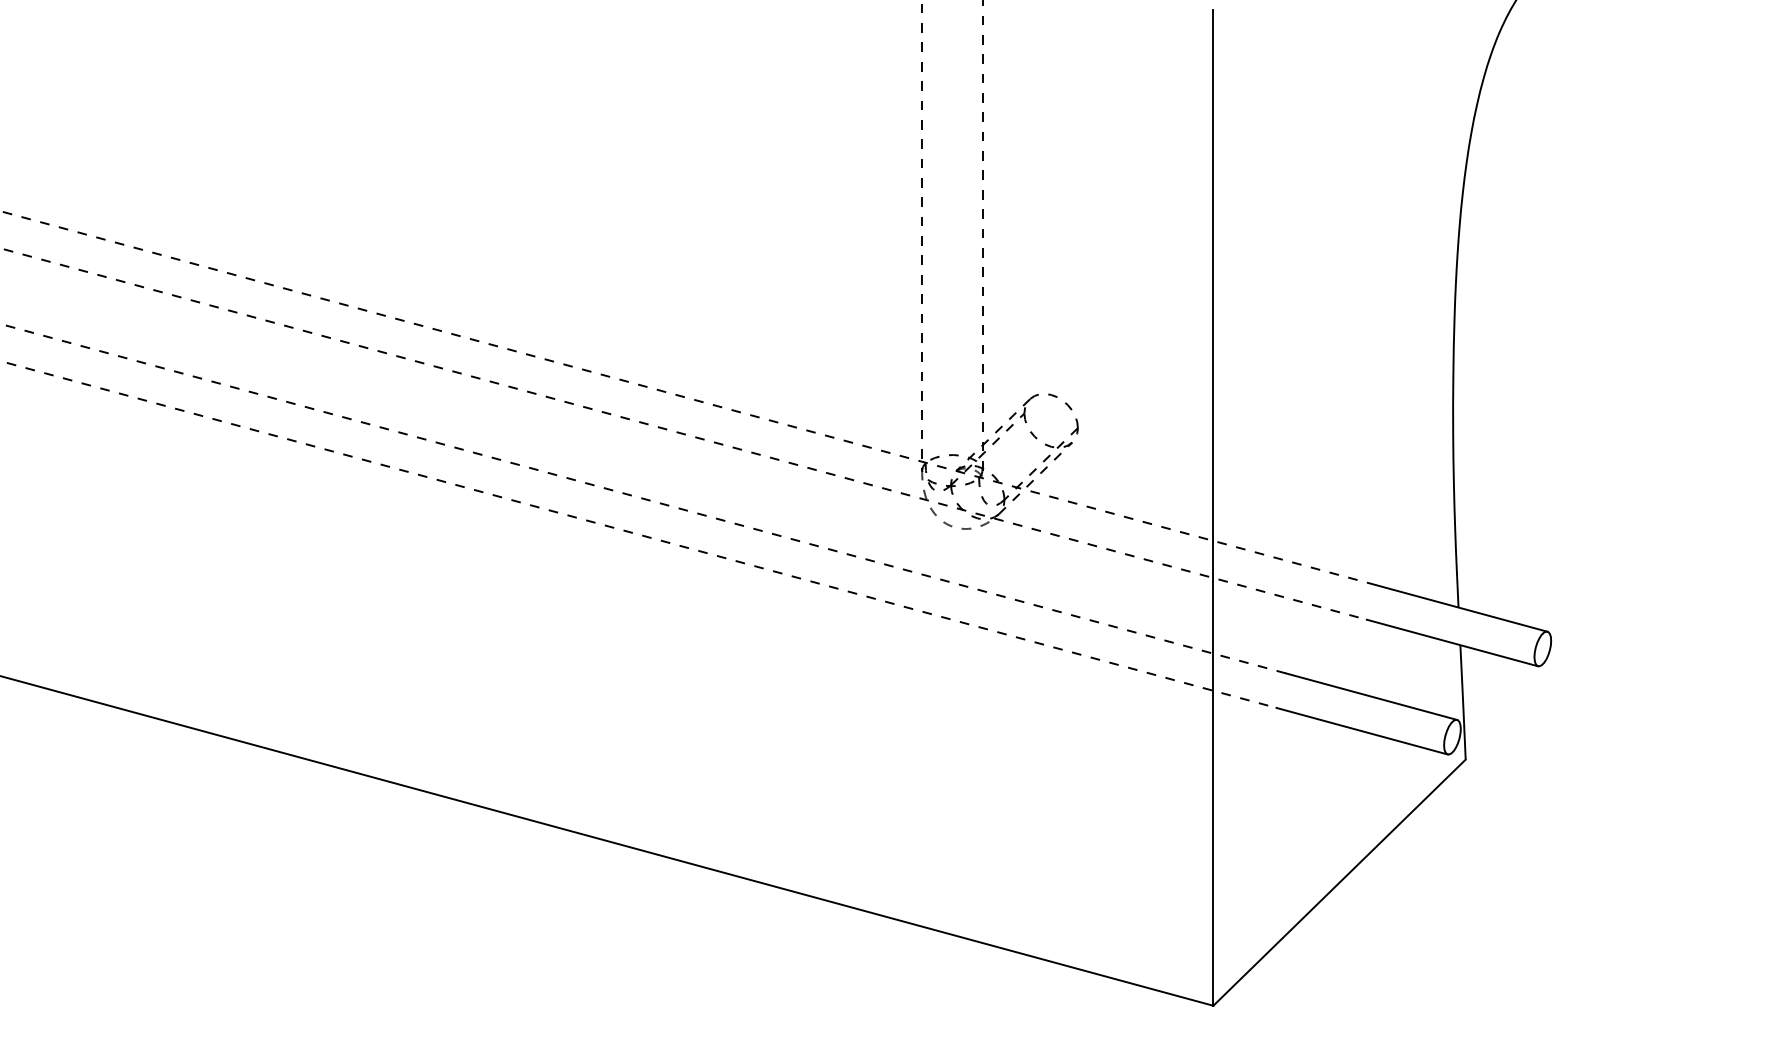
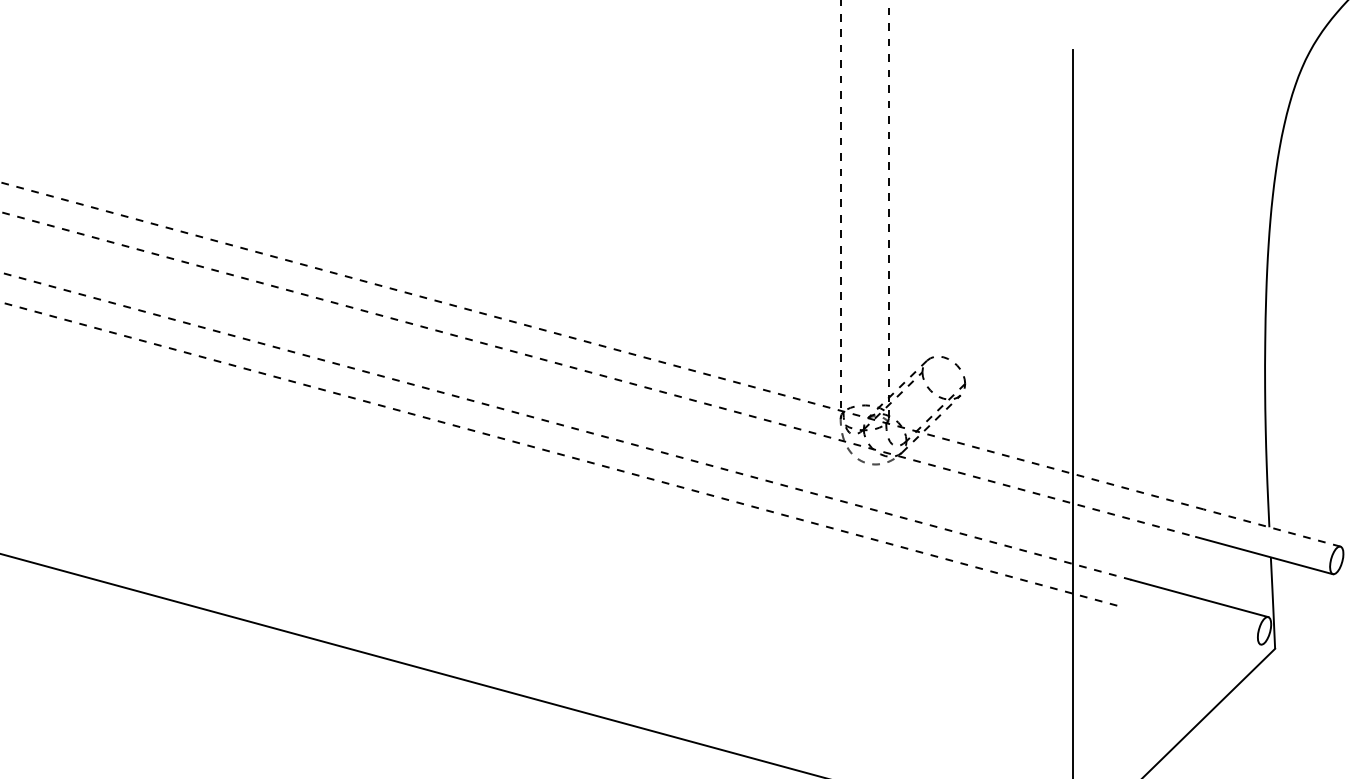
line: (1461, 608) -> (1271, 528), solid -> dashed
line: (1361, 730) -> (1191, 625), removed

